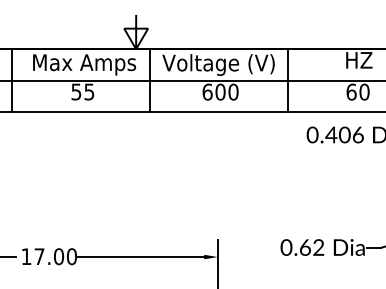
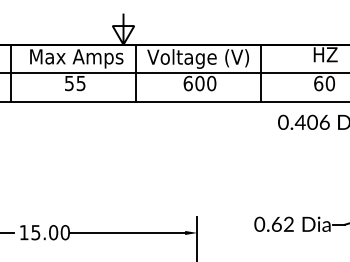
text: (39, 256) -> (35, 232), 17.00 -> 15.00

